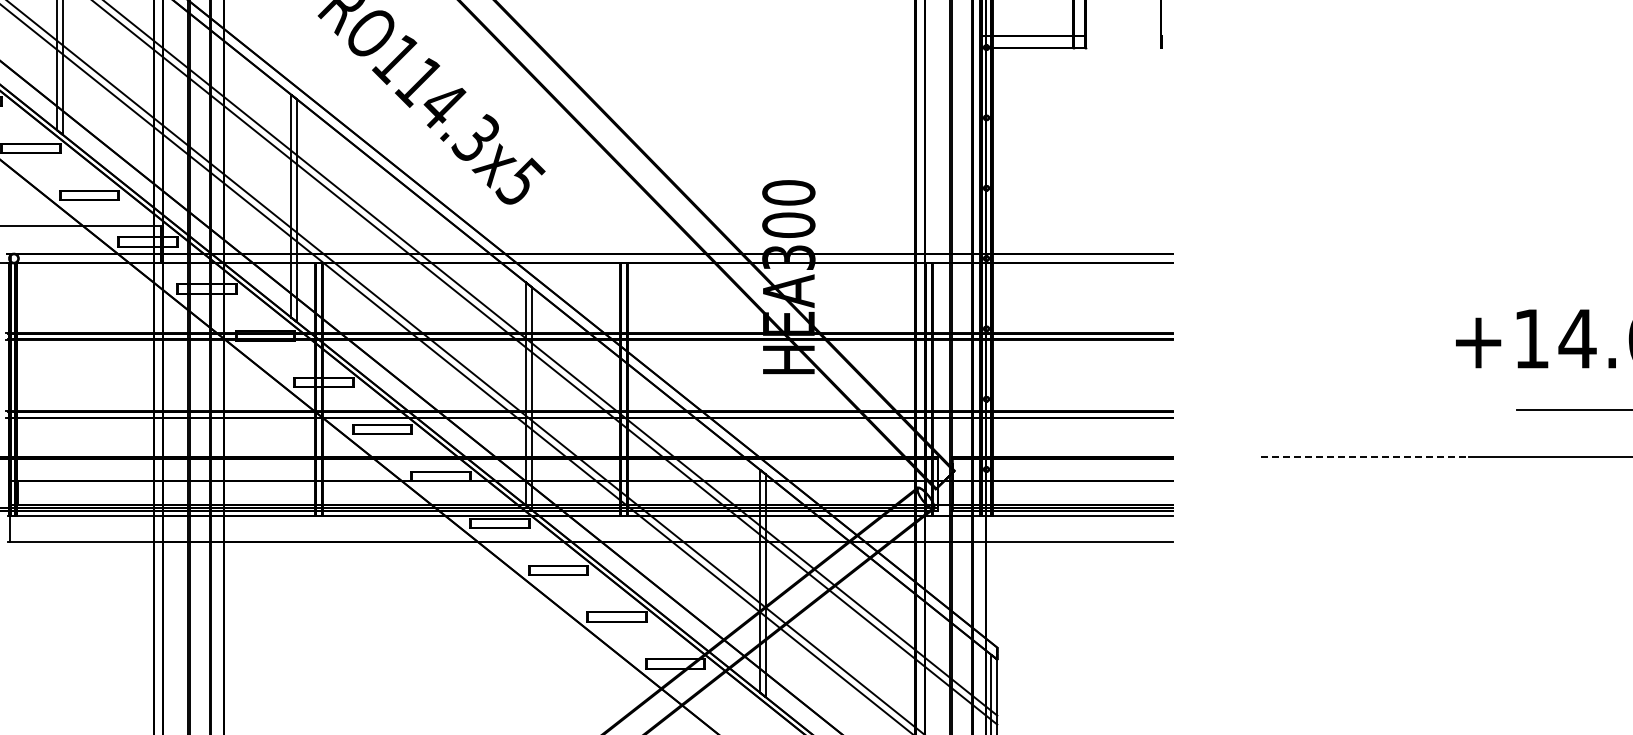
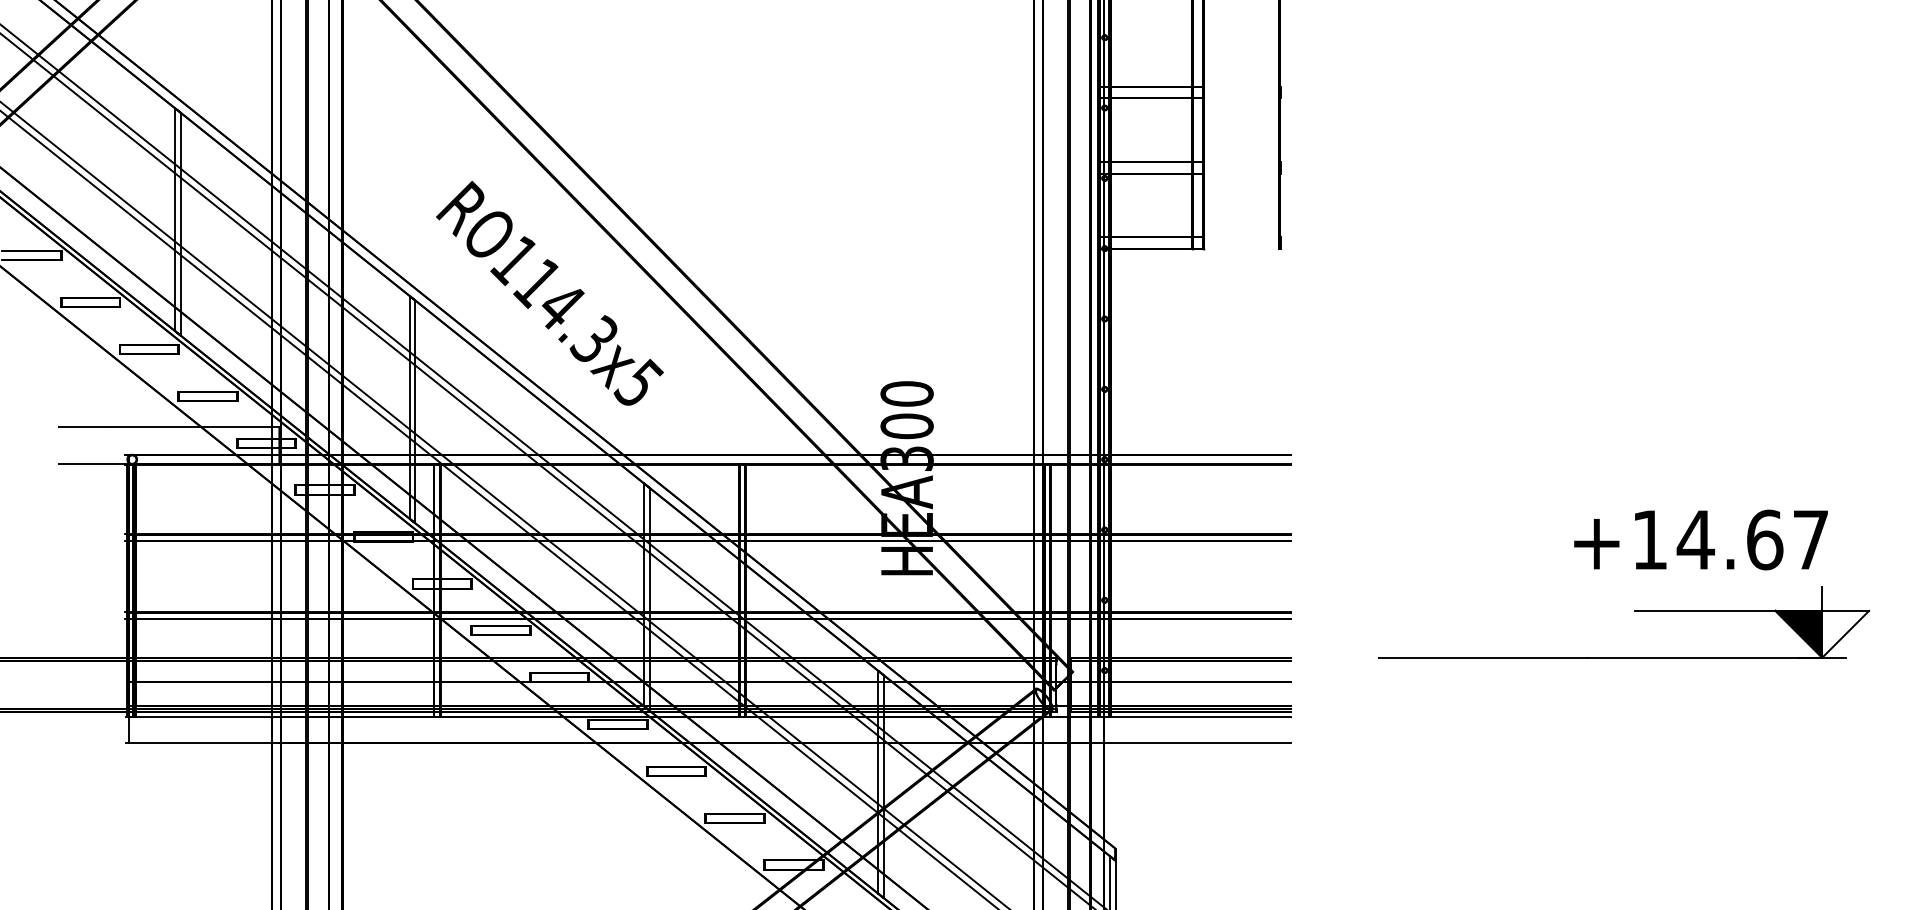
line: (1365, 456) -> (1483, 657), dashed -> solid

